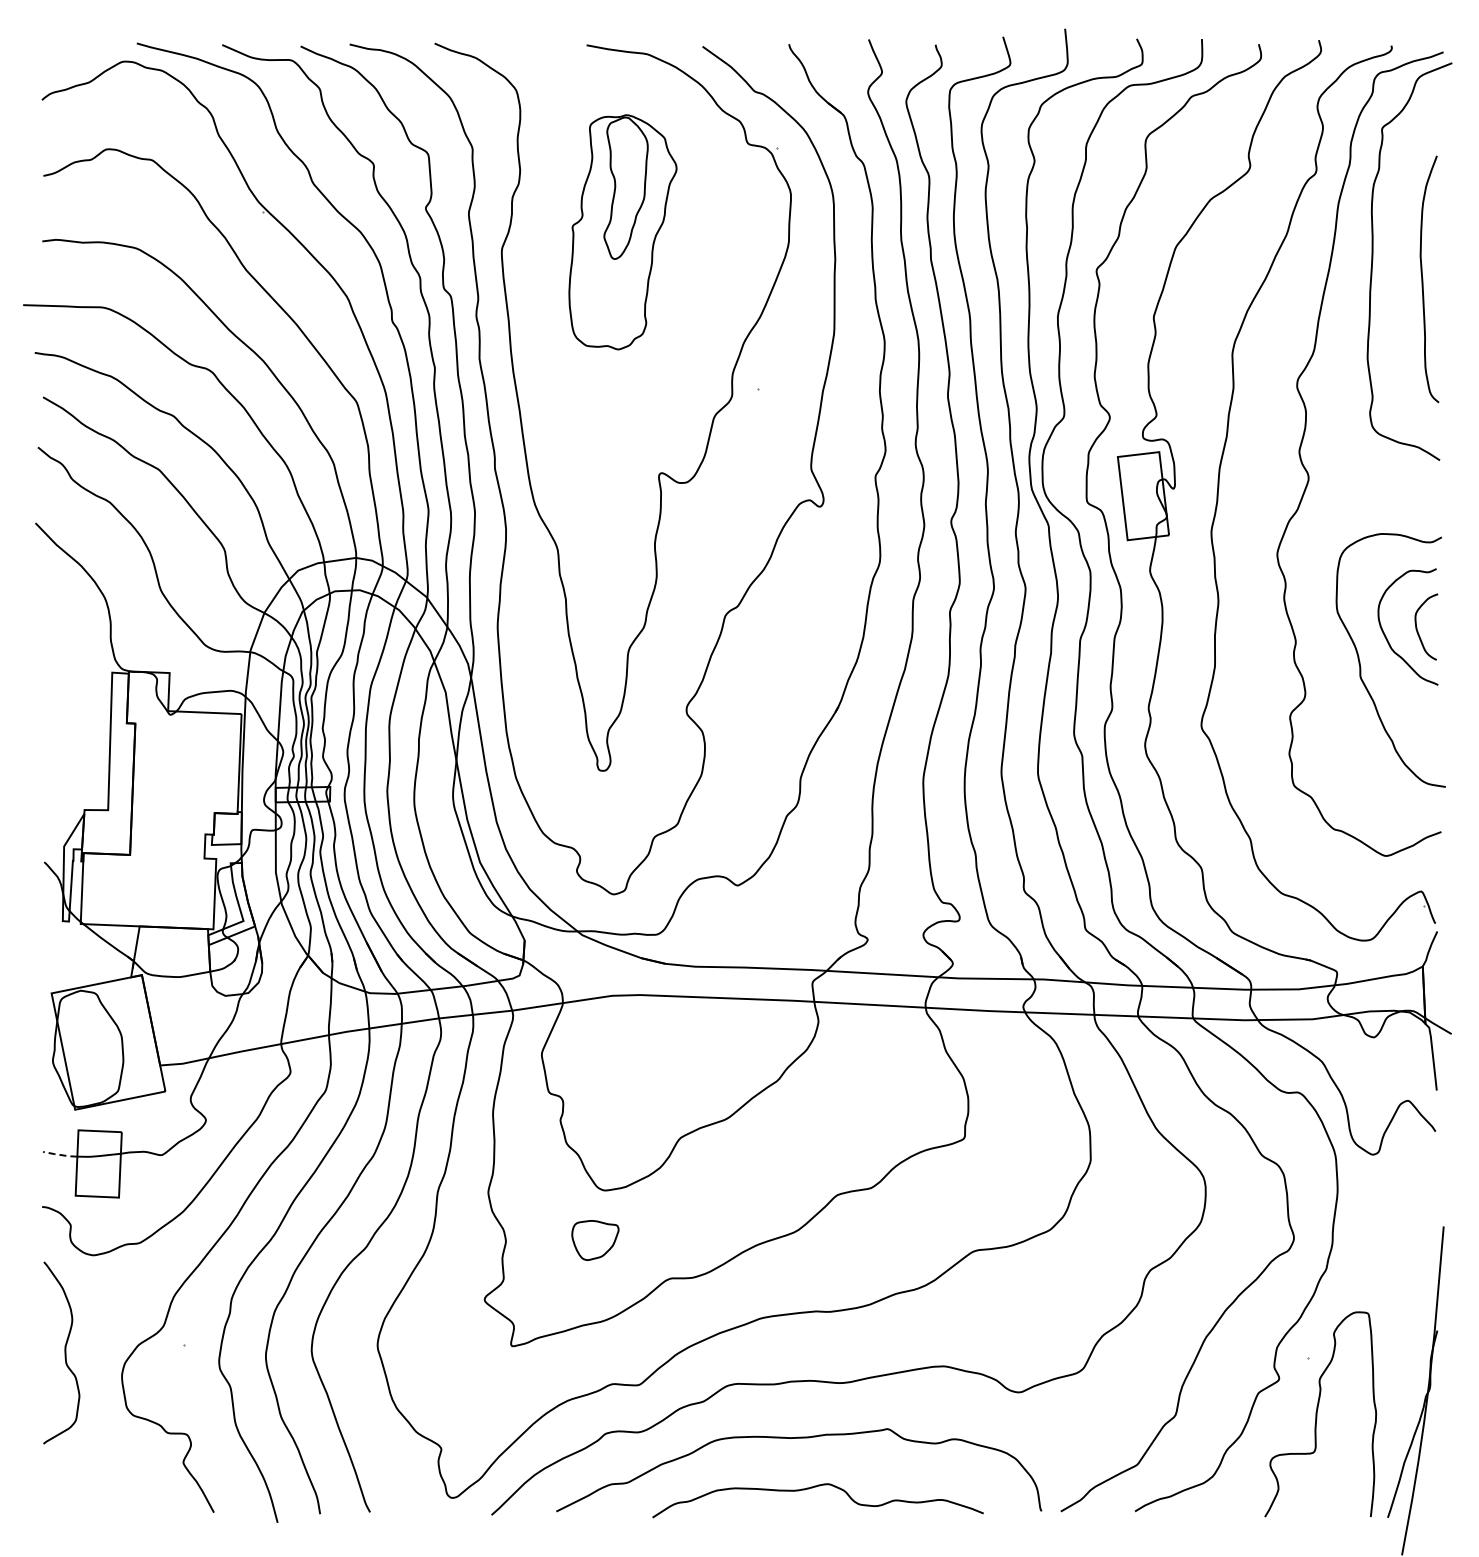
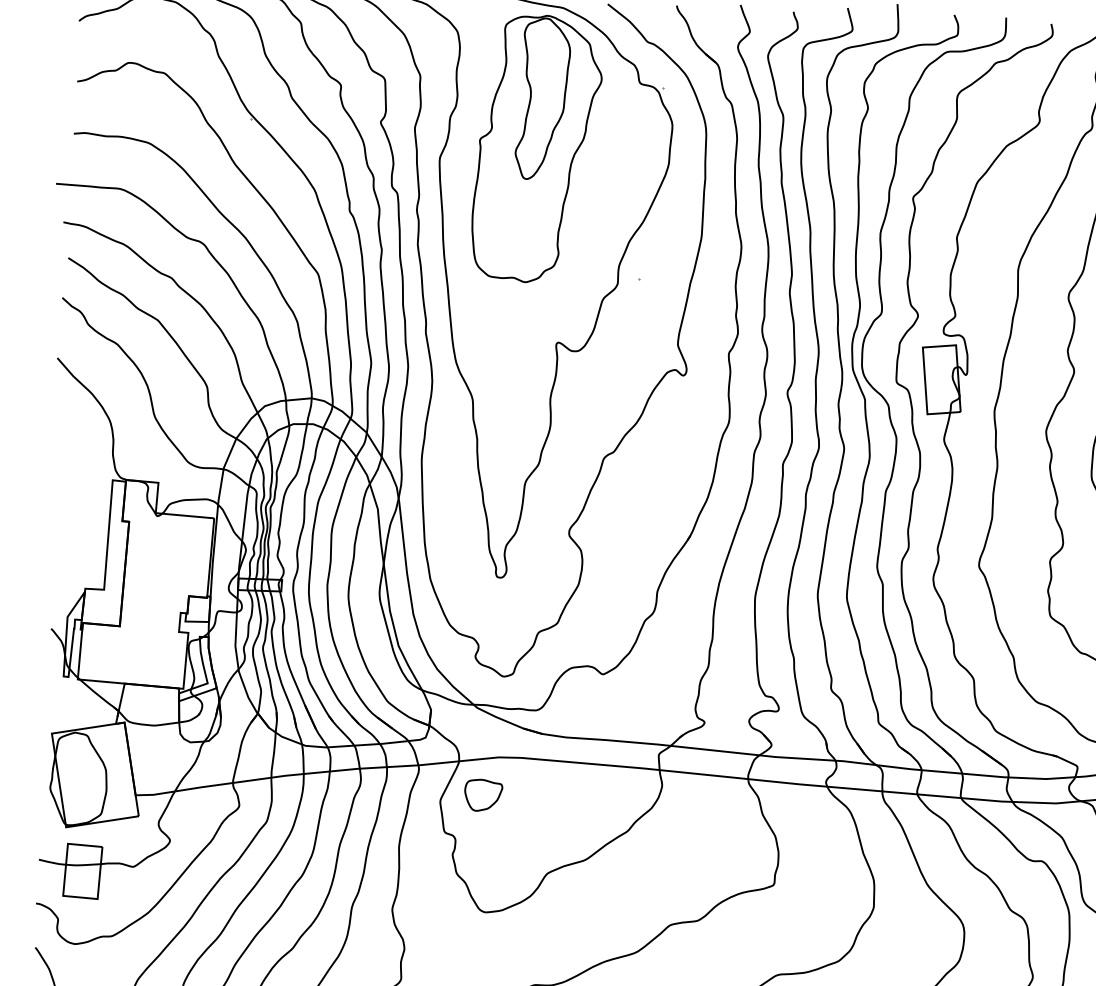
part: (622, 232) -> (536, 149), size x1.43
line: (60, 1154) -> (52, 862), dashed -> solid
part: (595, 1240) -> (483, 795), moved

